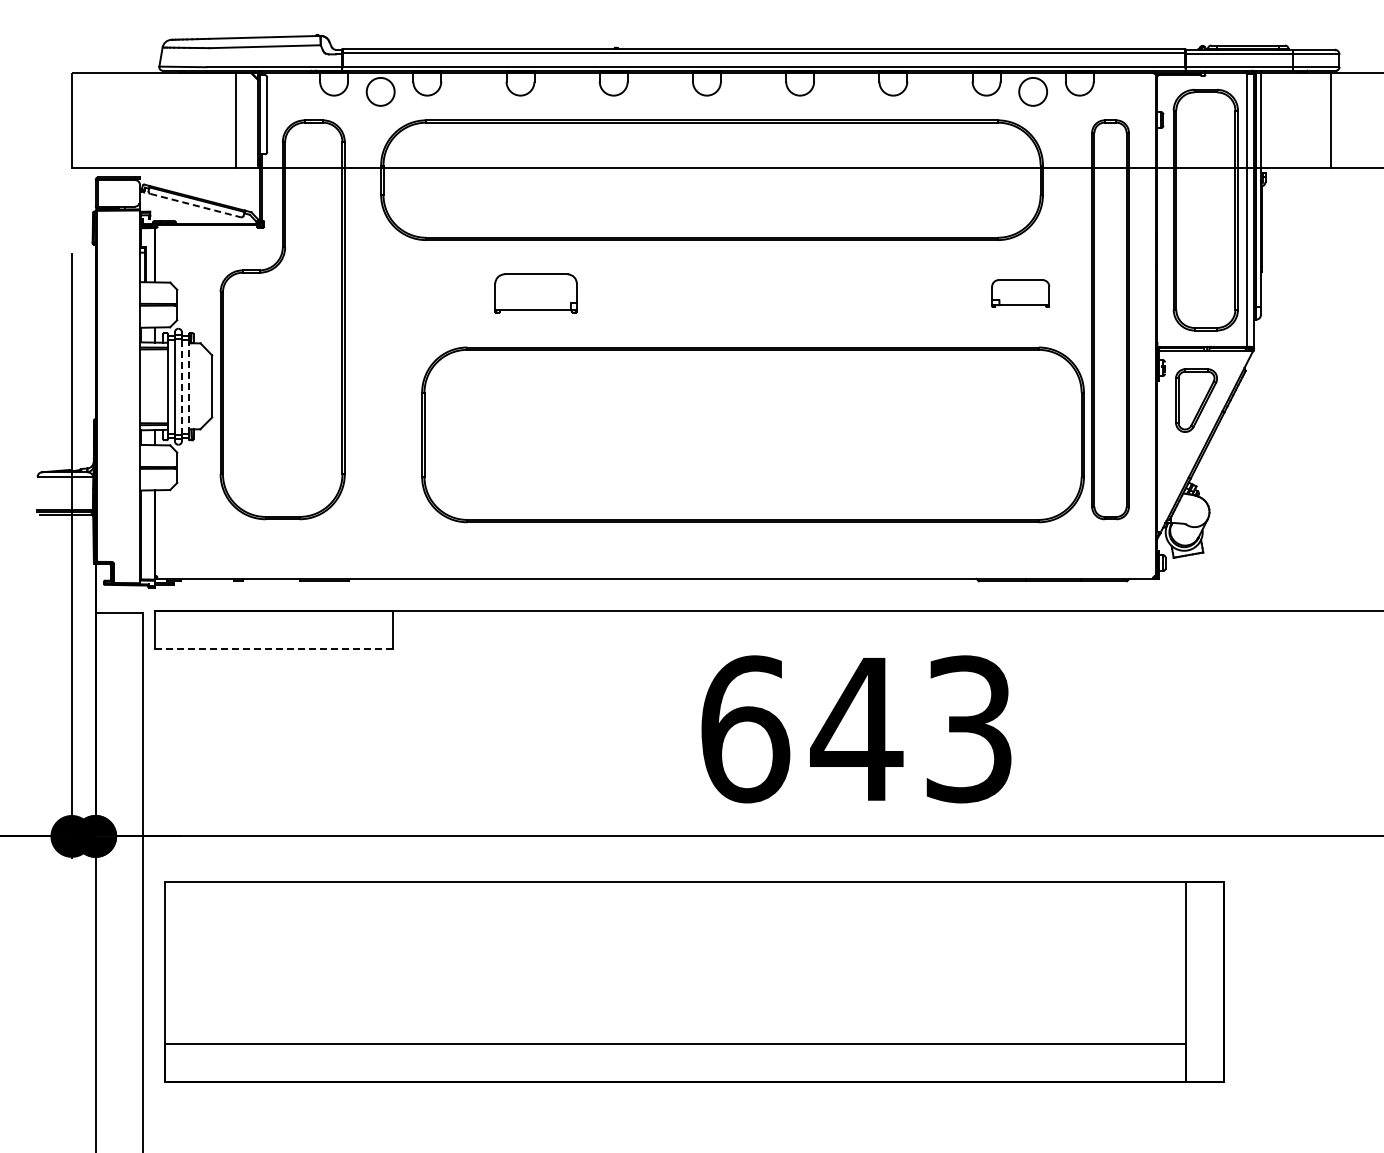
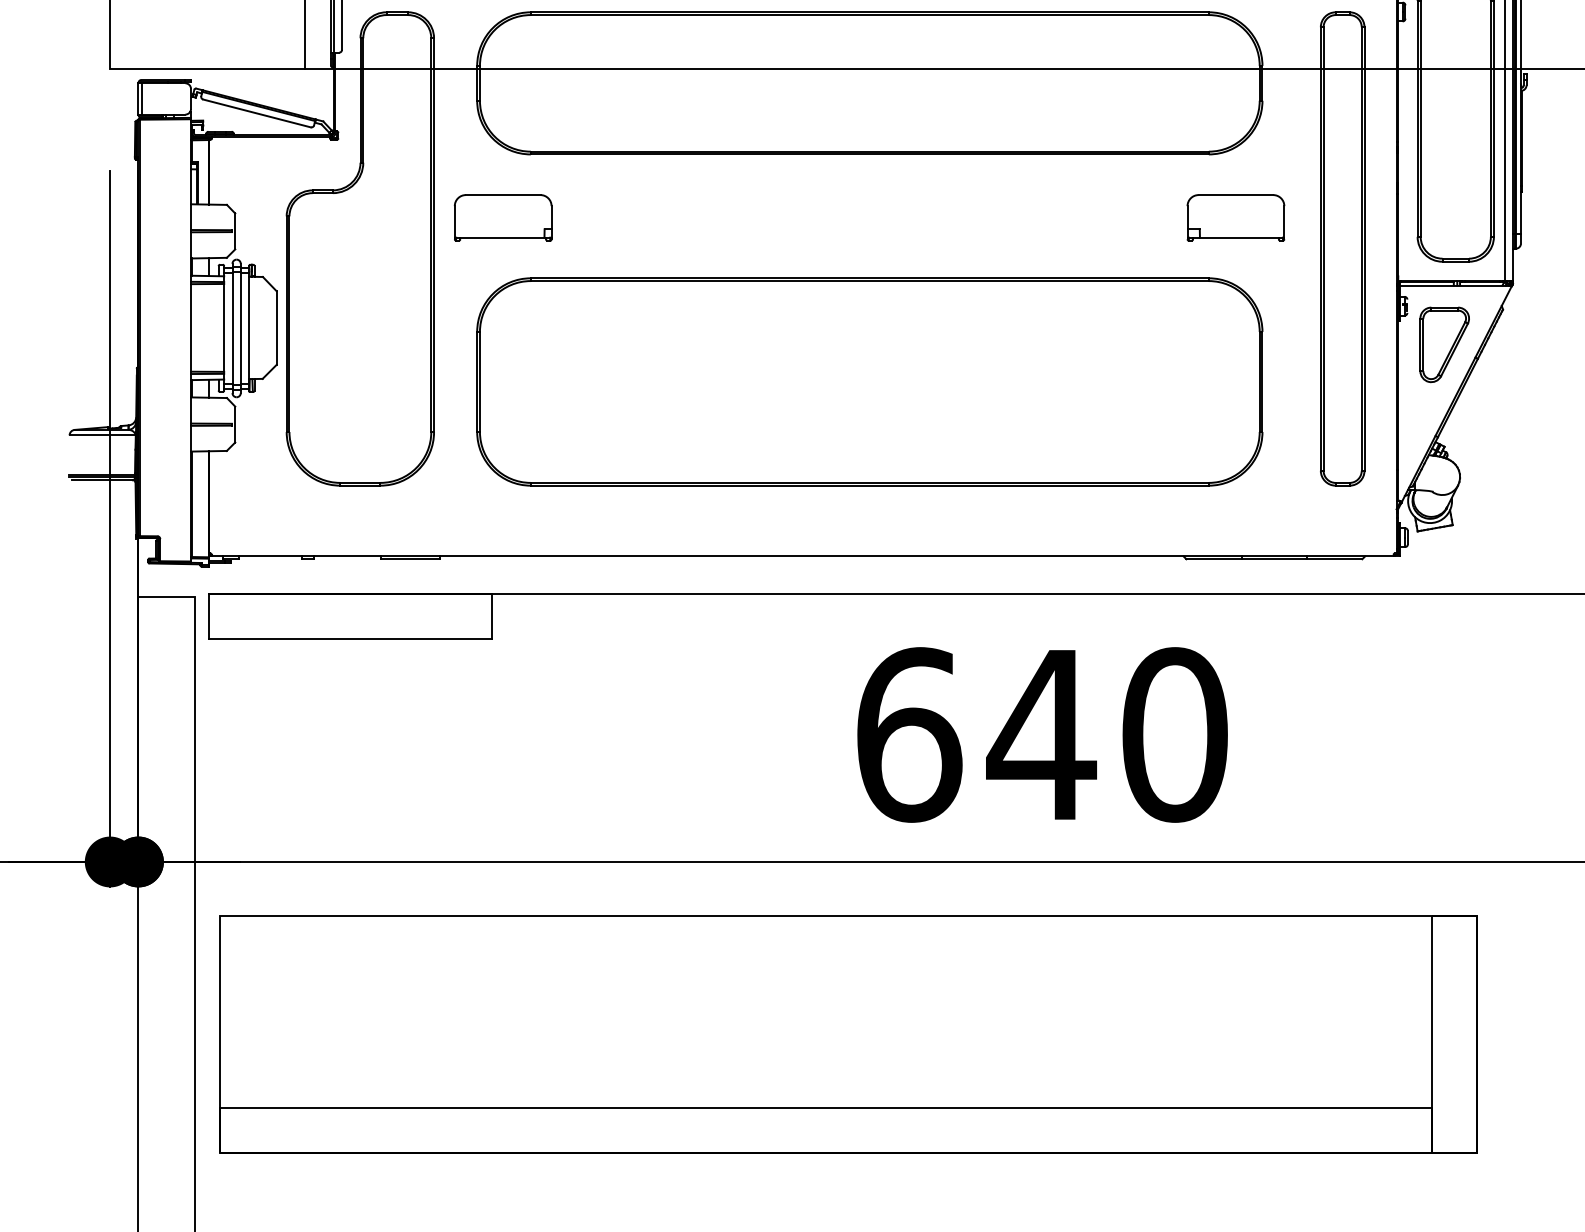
line: (195, 205) -> (256, 113), dashed -> solid
part: (535, 293) -> (502, 217), moved
part: (1020, 293) -> (1235, 217), size x1.43
line: (181, 386) -> (240, 328), dashed -> solid
line: (188, 386) -> (248, 328), dashed -> solid
part: (752, 434) -> (869, 381), moved
line: (274, 648) -> (350, 639), dashed -> solid
text: (969, 729) -> (1175, 735), 643 -> 640

